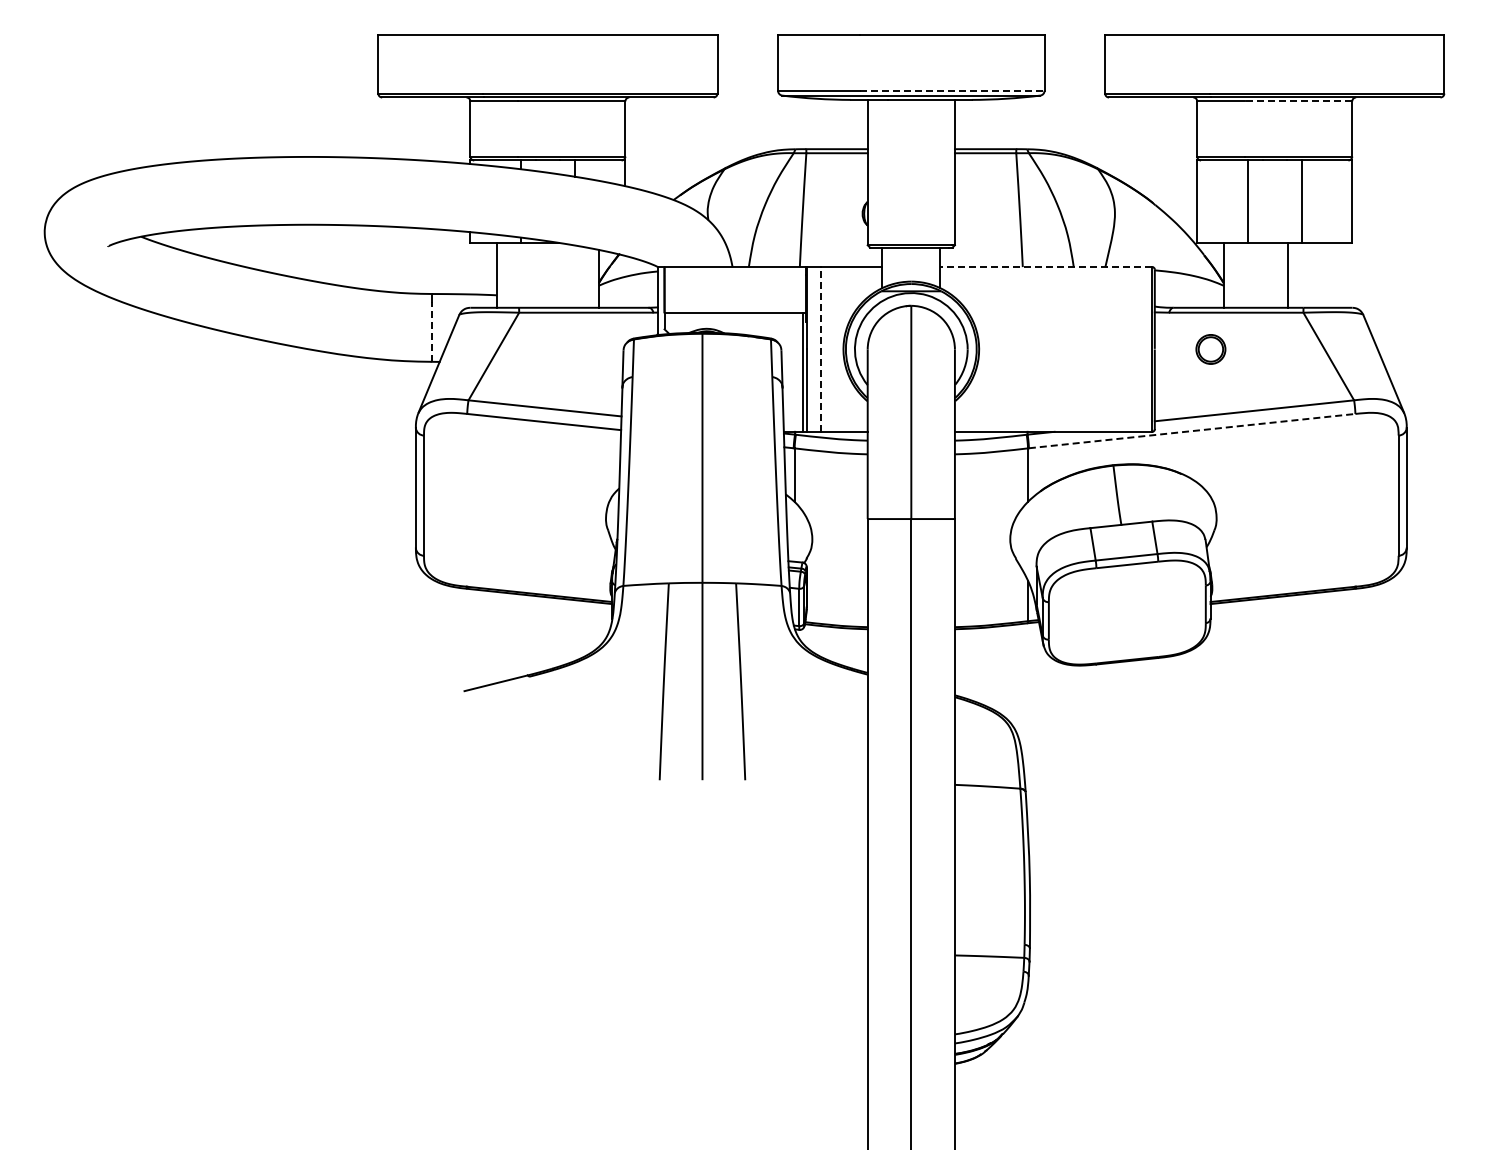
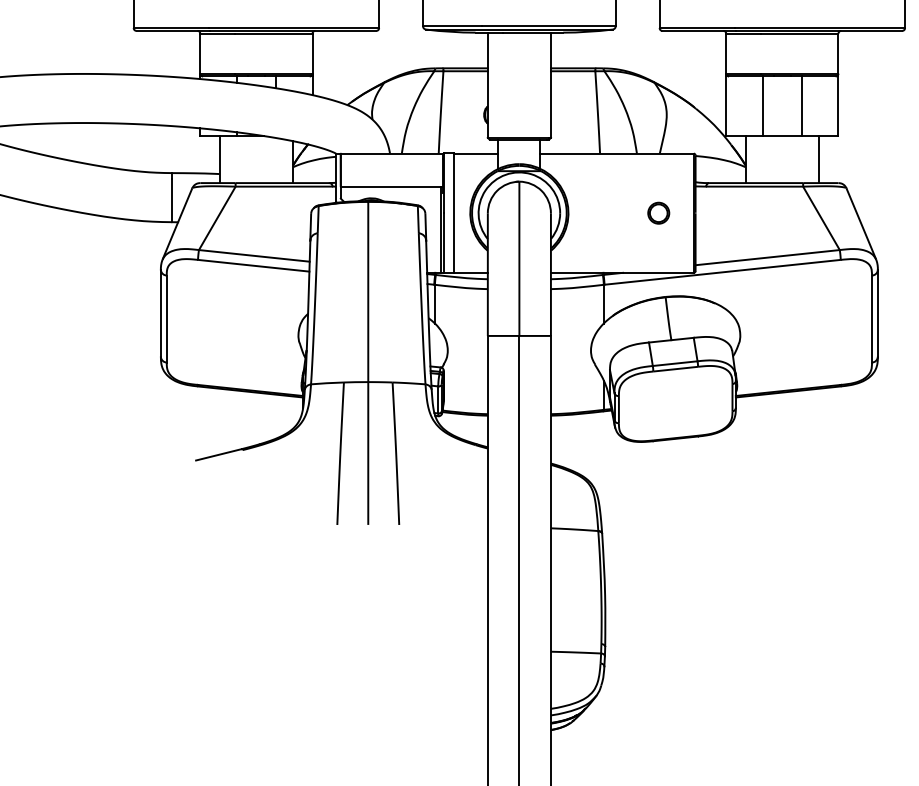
line: (952, 90) -> (549, 25), dashed -> solid
line: (1298, 101) -> (799, 33), dashed -> solid
line: (1046, 267) -> (617, 153), dashed -> solid
line: (1287, 274) -> (819, 159), moved
line: (431, 331) -> (172, 200), dashed -> solid
line: (820, 349) -> (453, 213), dashed -> solid
part: (1210, 349) -> (658, 213), moved
line: (1192, 431) -> (722, 272), dashed -> solid

